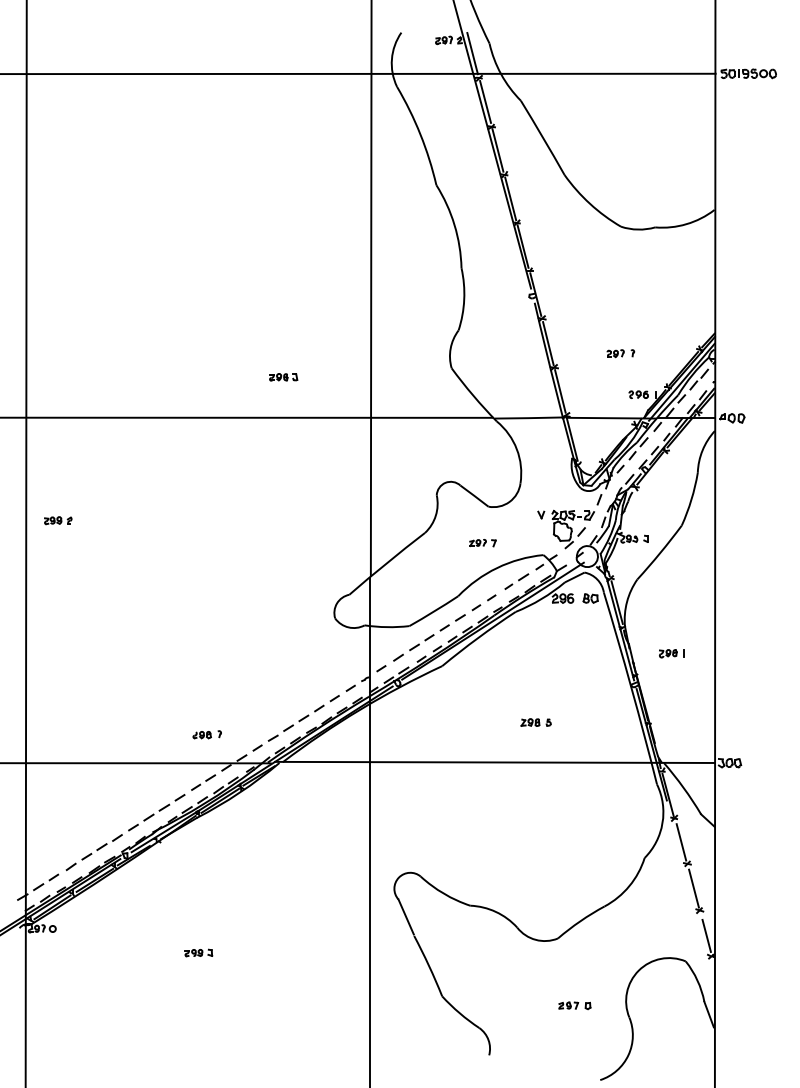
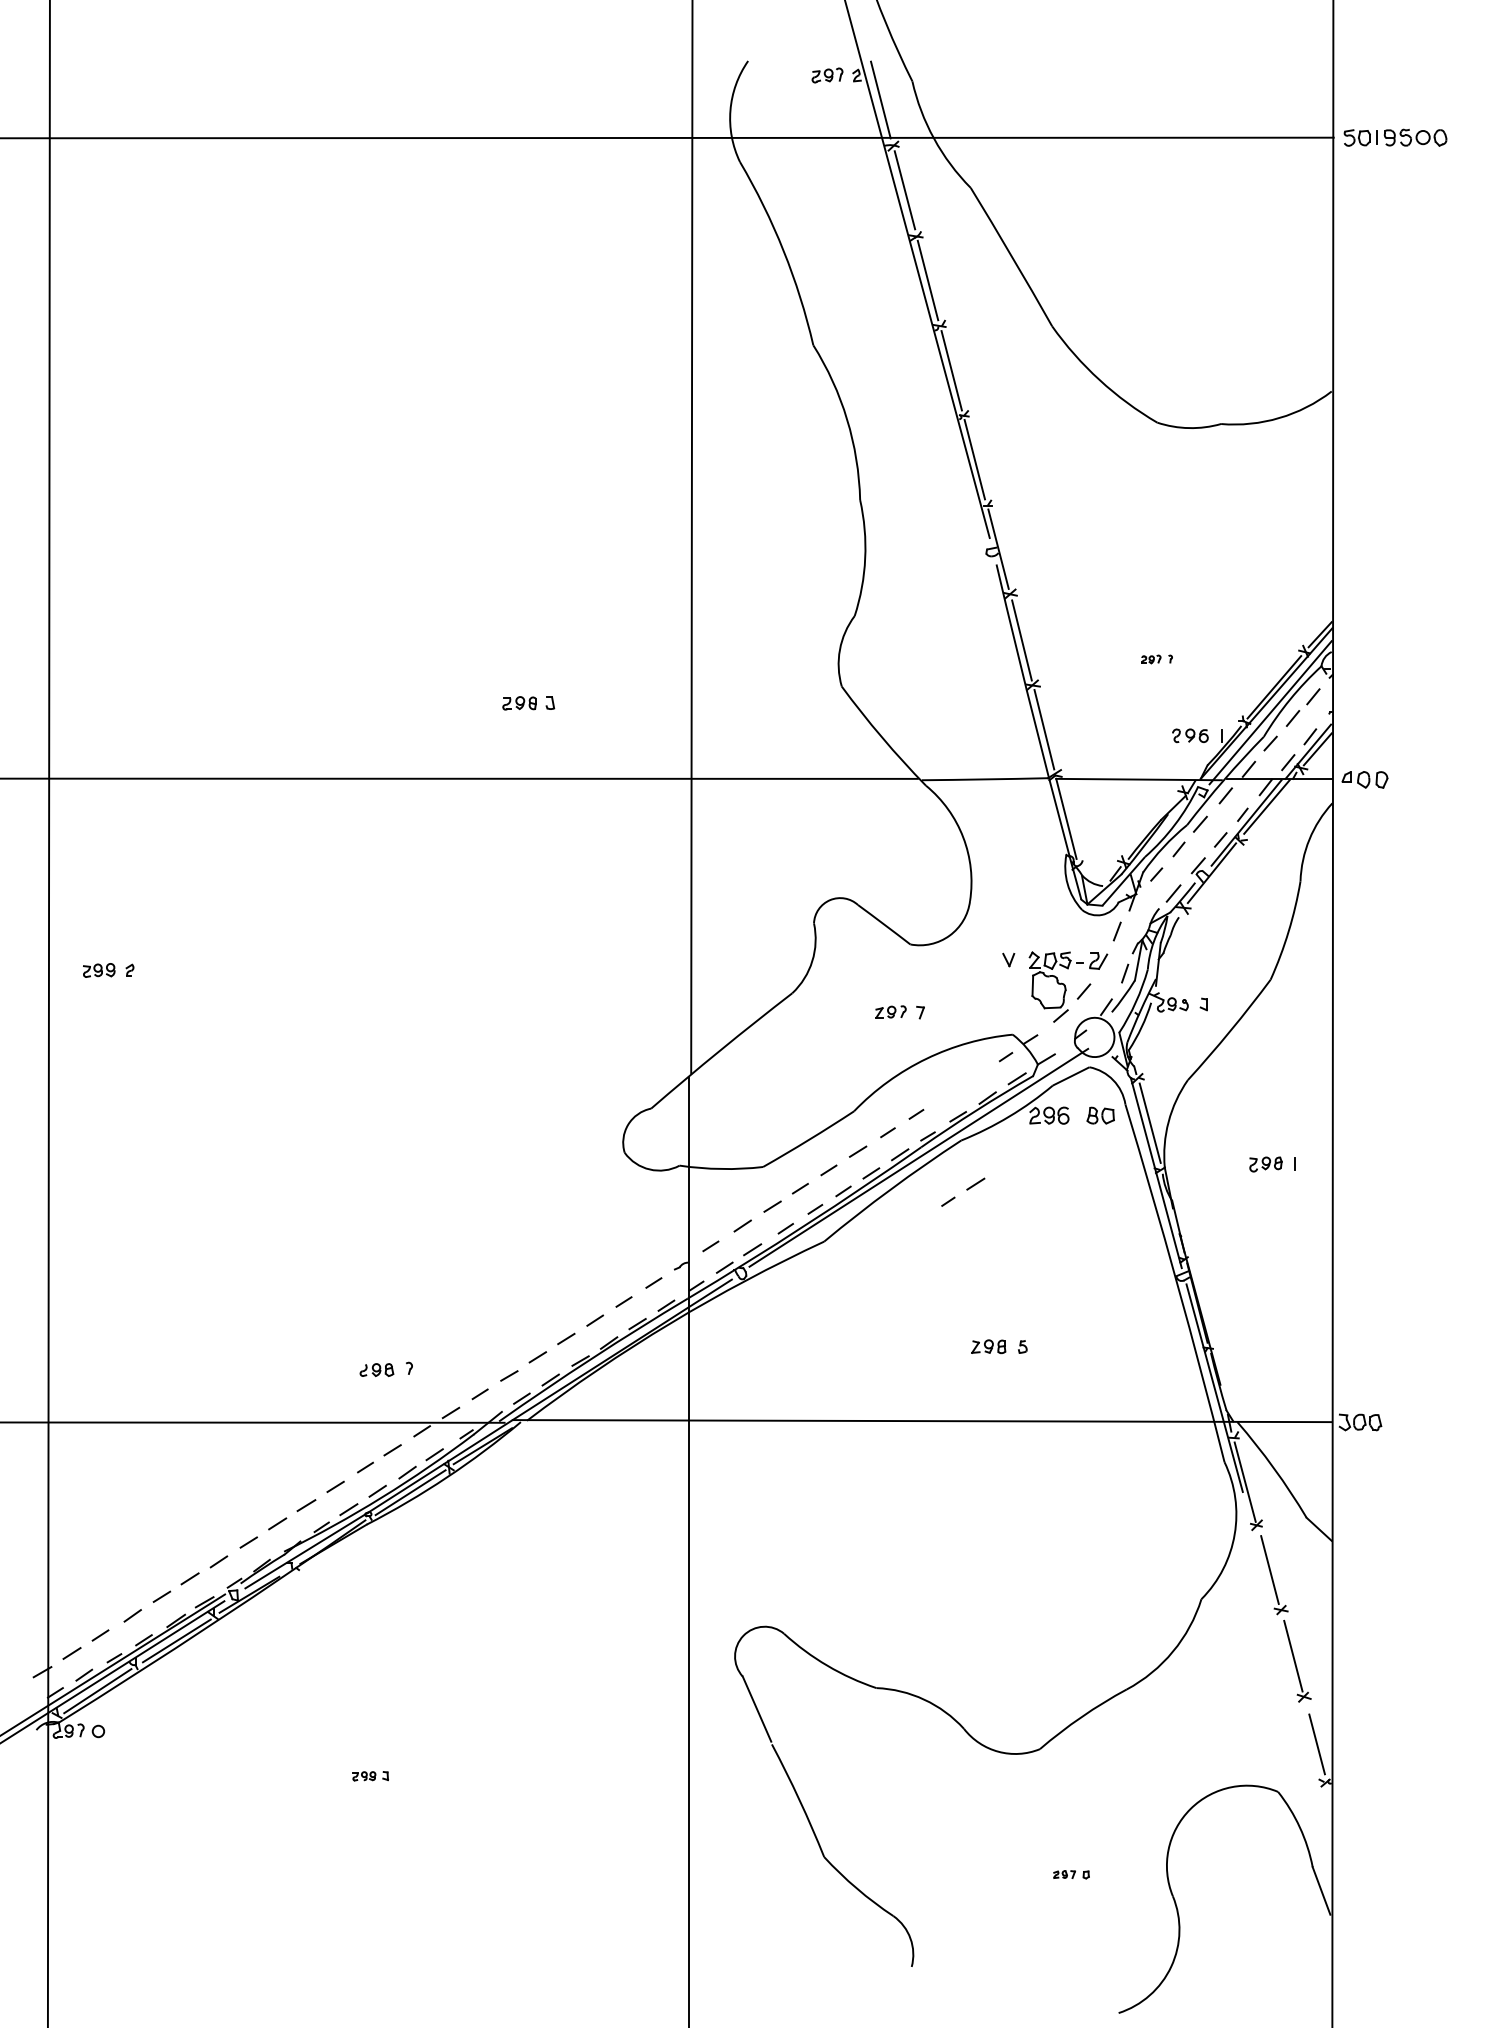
part: (620, 353) -> (1156, 658), size x0.6
part: (516, 581) -> (962, 1191), moved
part: (671, 653) -> (1271, 1164), moved
part: (198, 952) -> (369, 1775), size x0.7
part: (574, 1005) -> (1070, 1874), size x0.6

